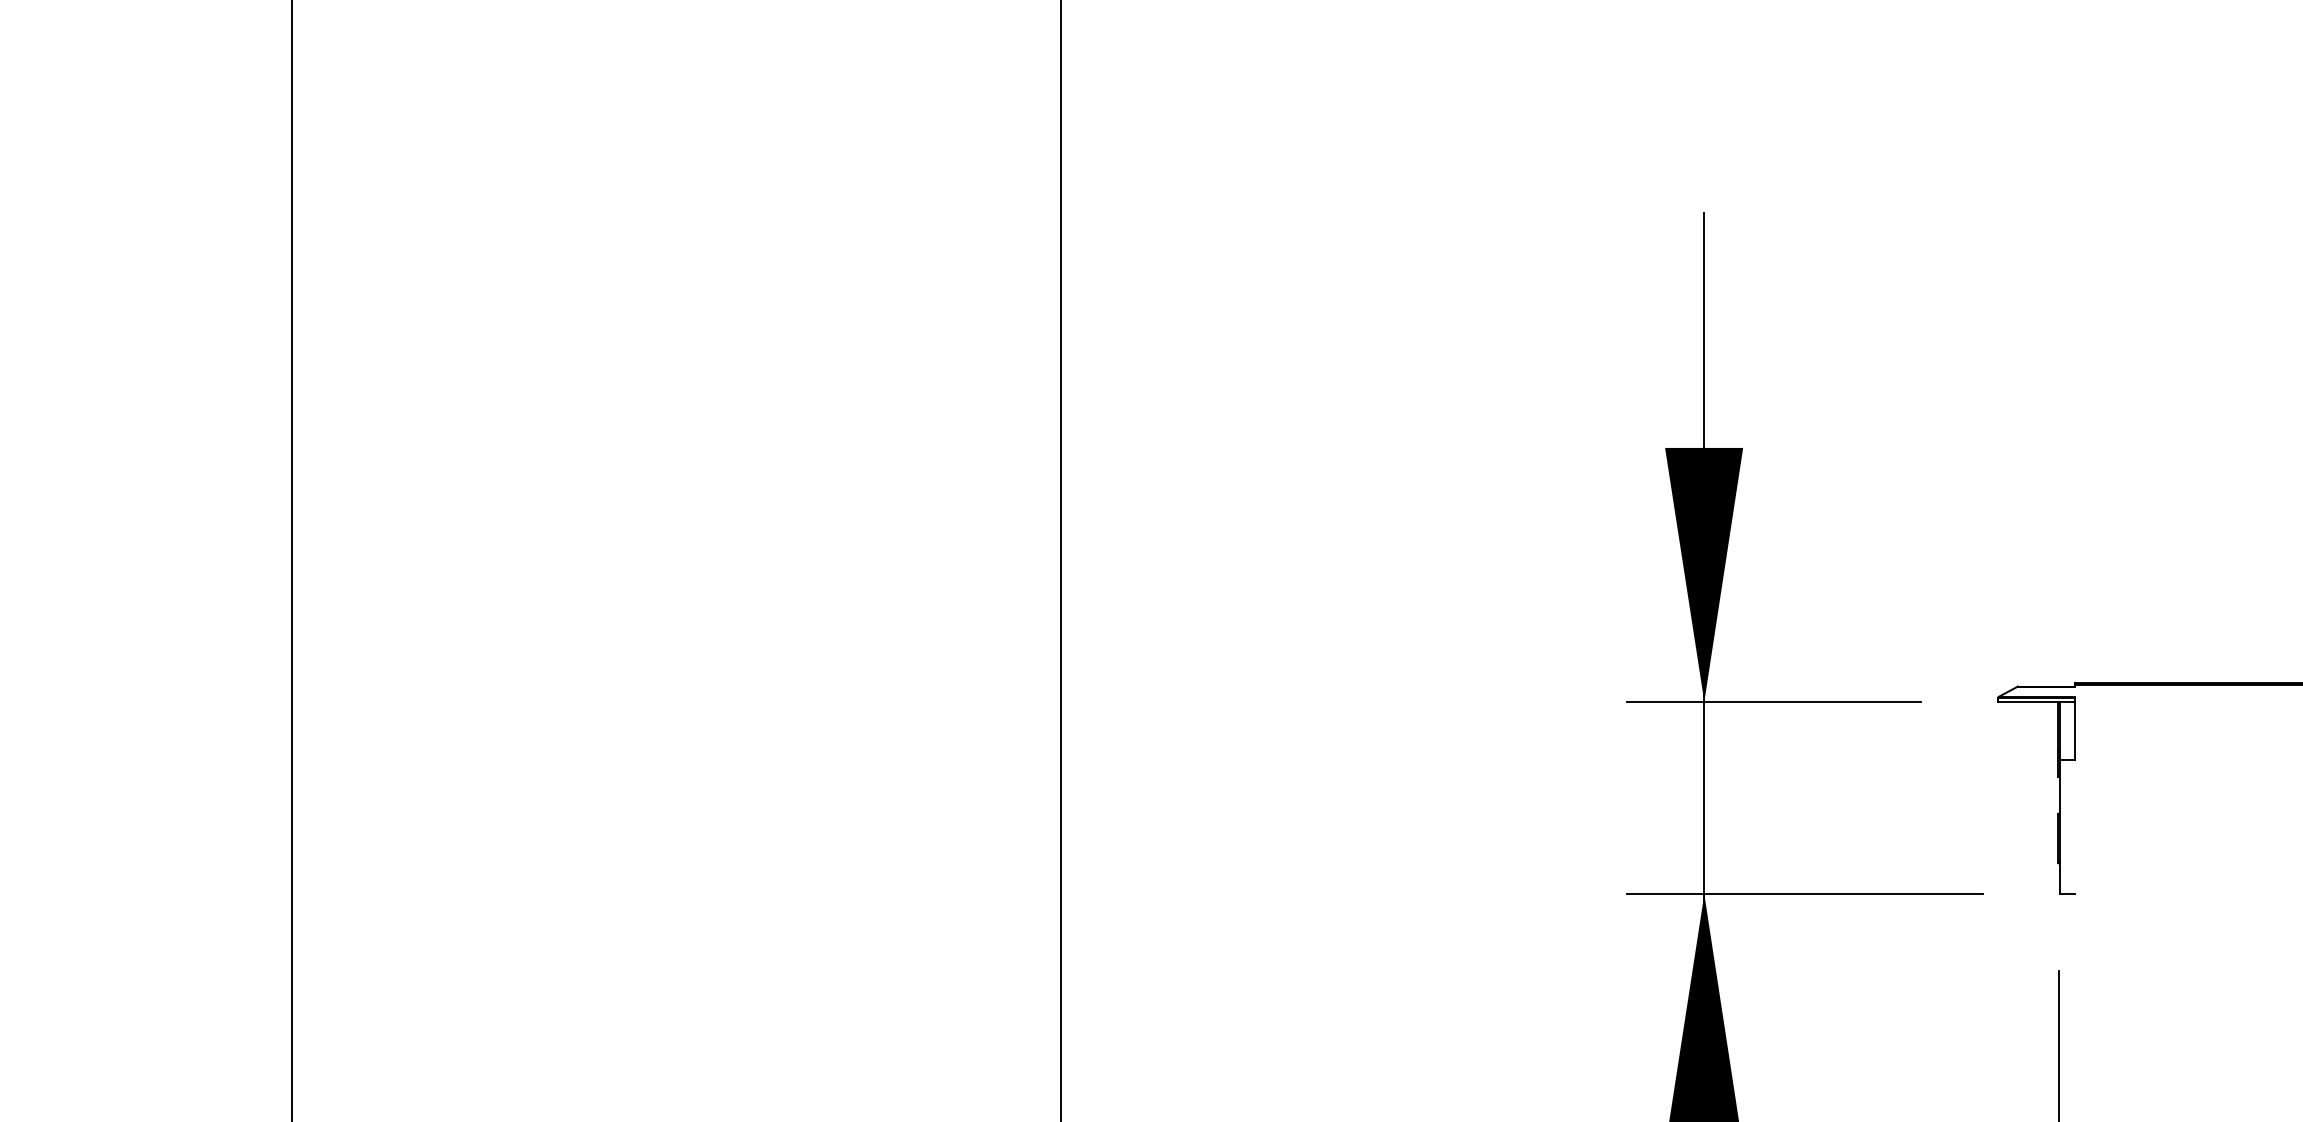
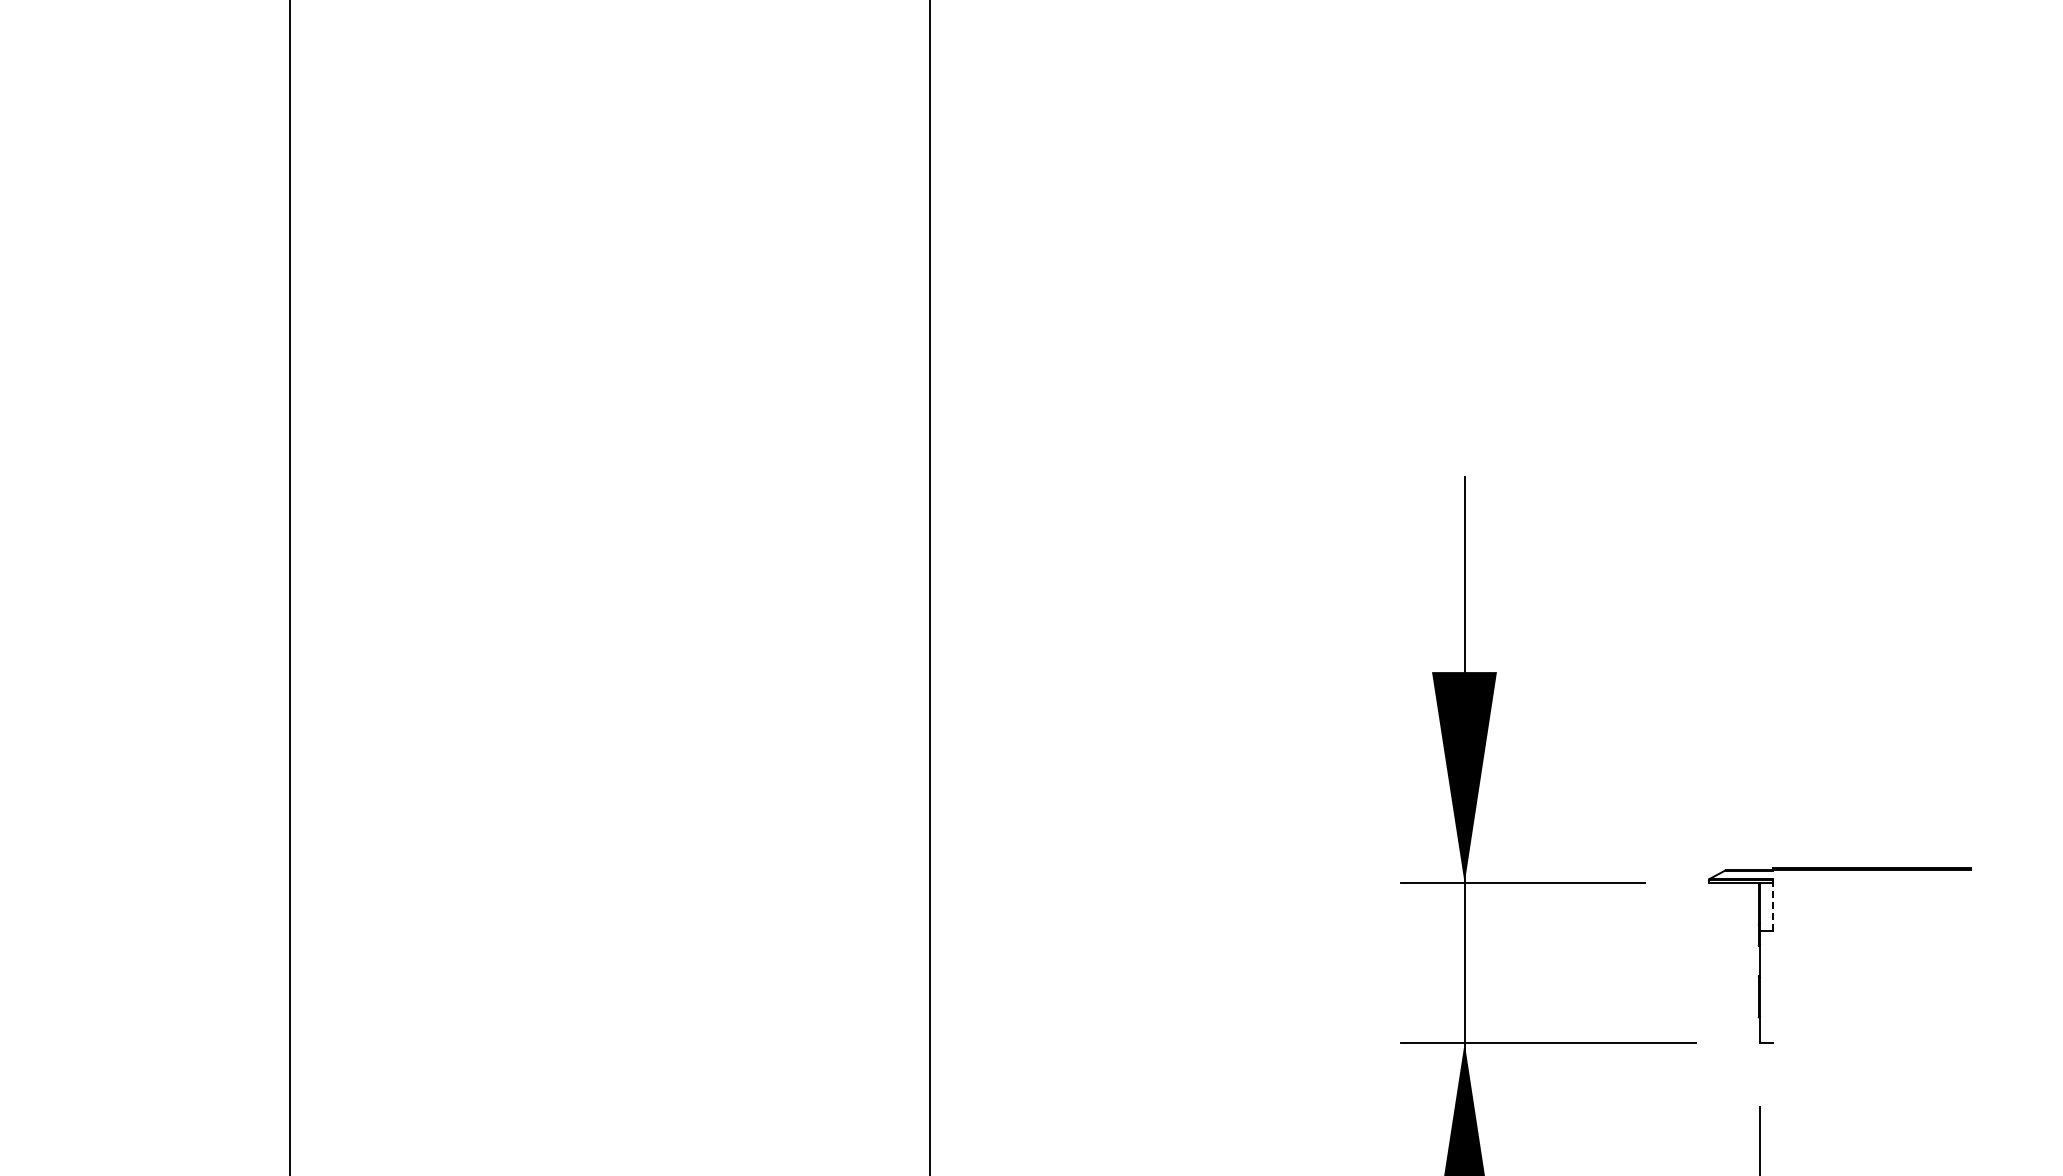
line: (2074, 731) -> (1772, 907), solid -> dashed

